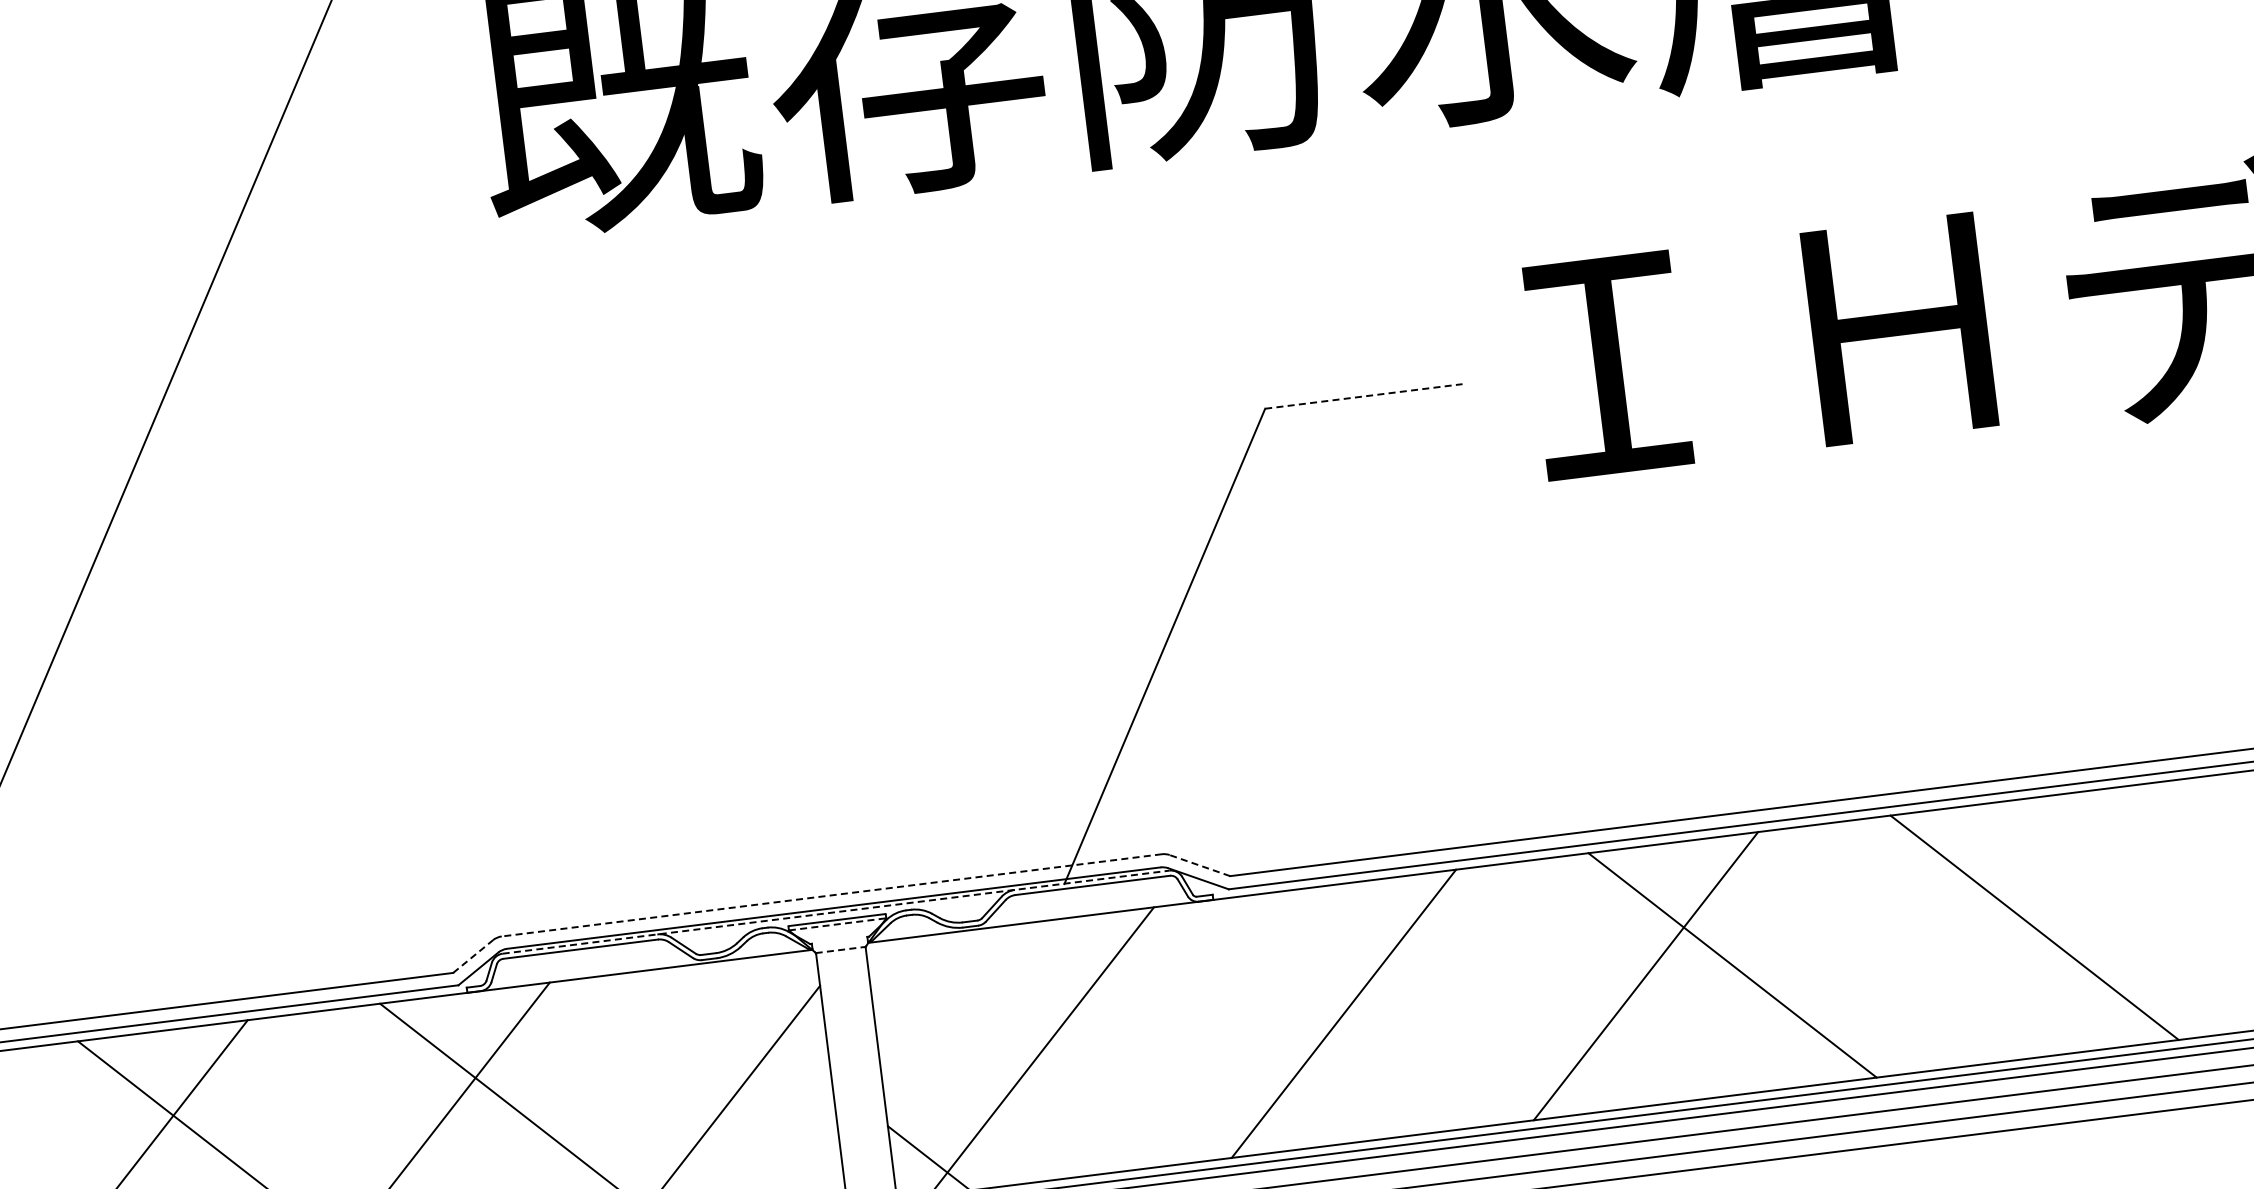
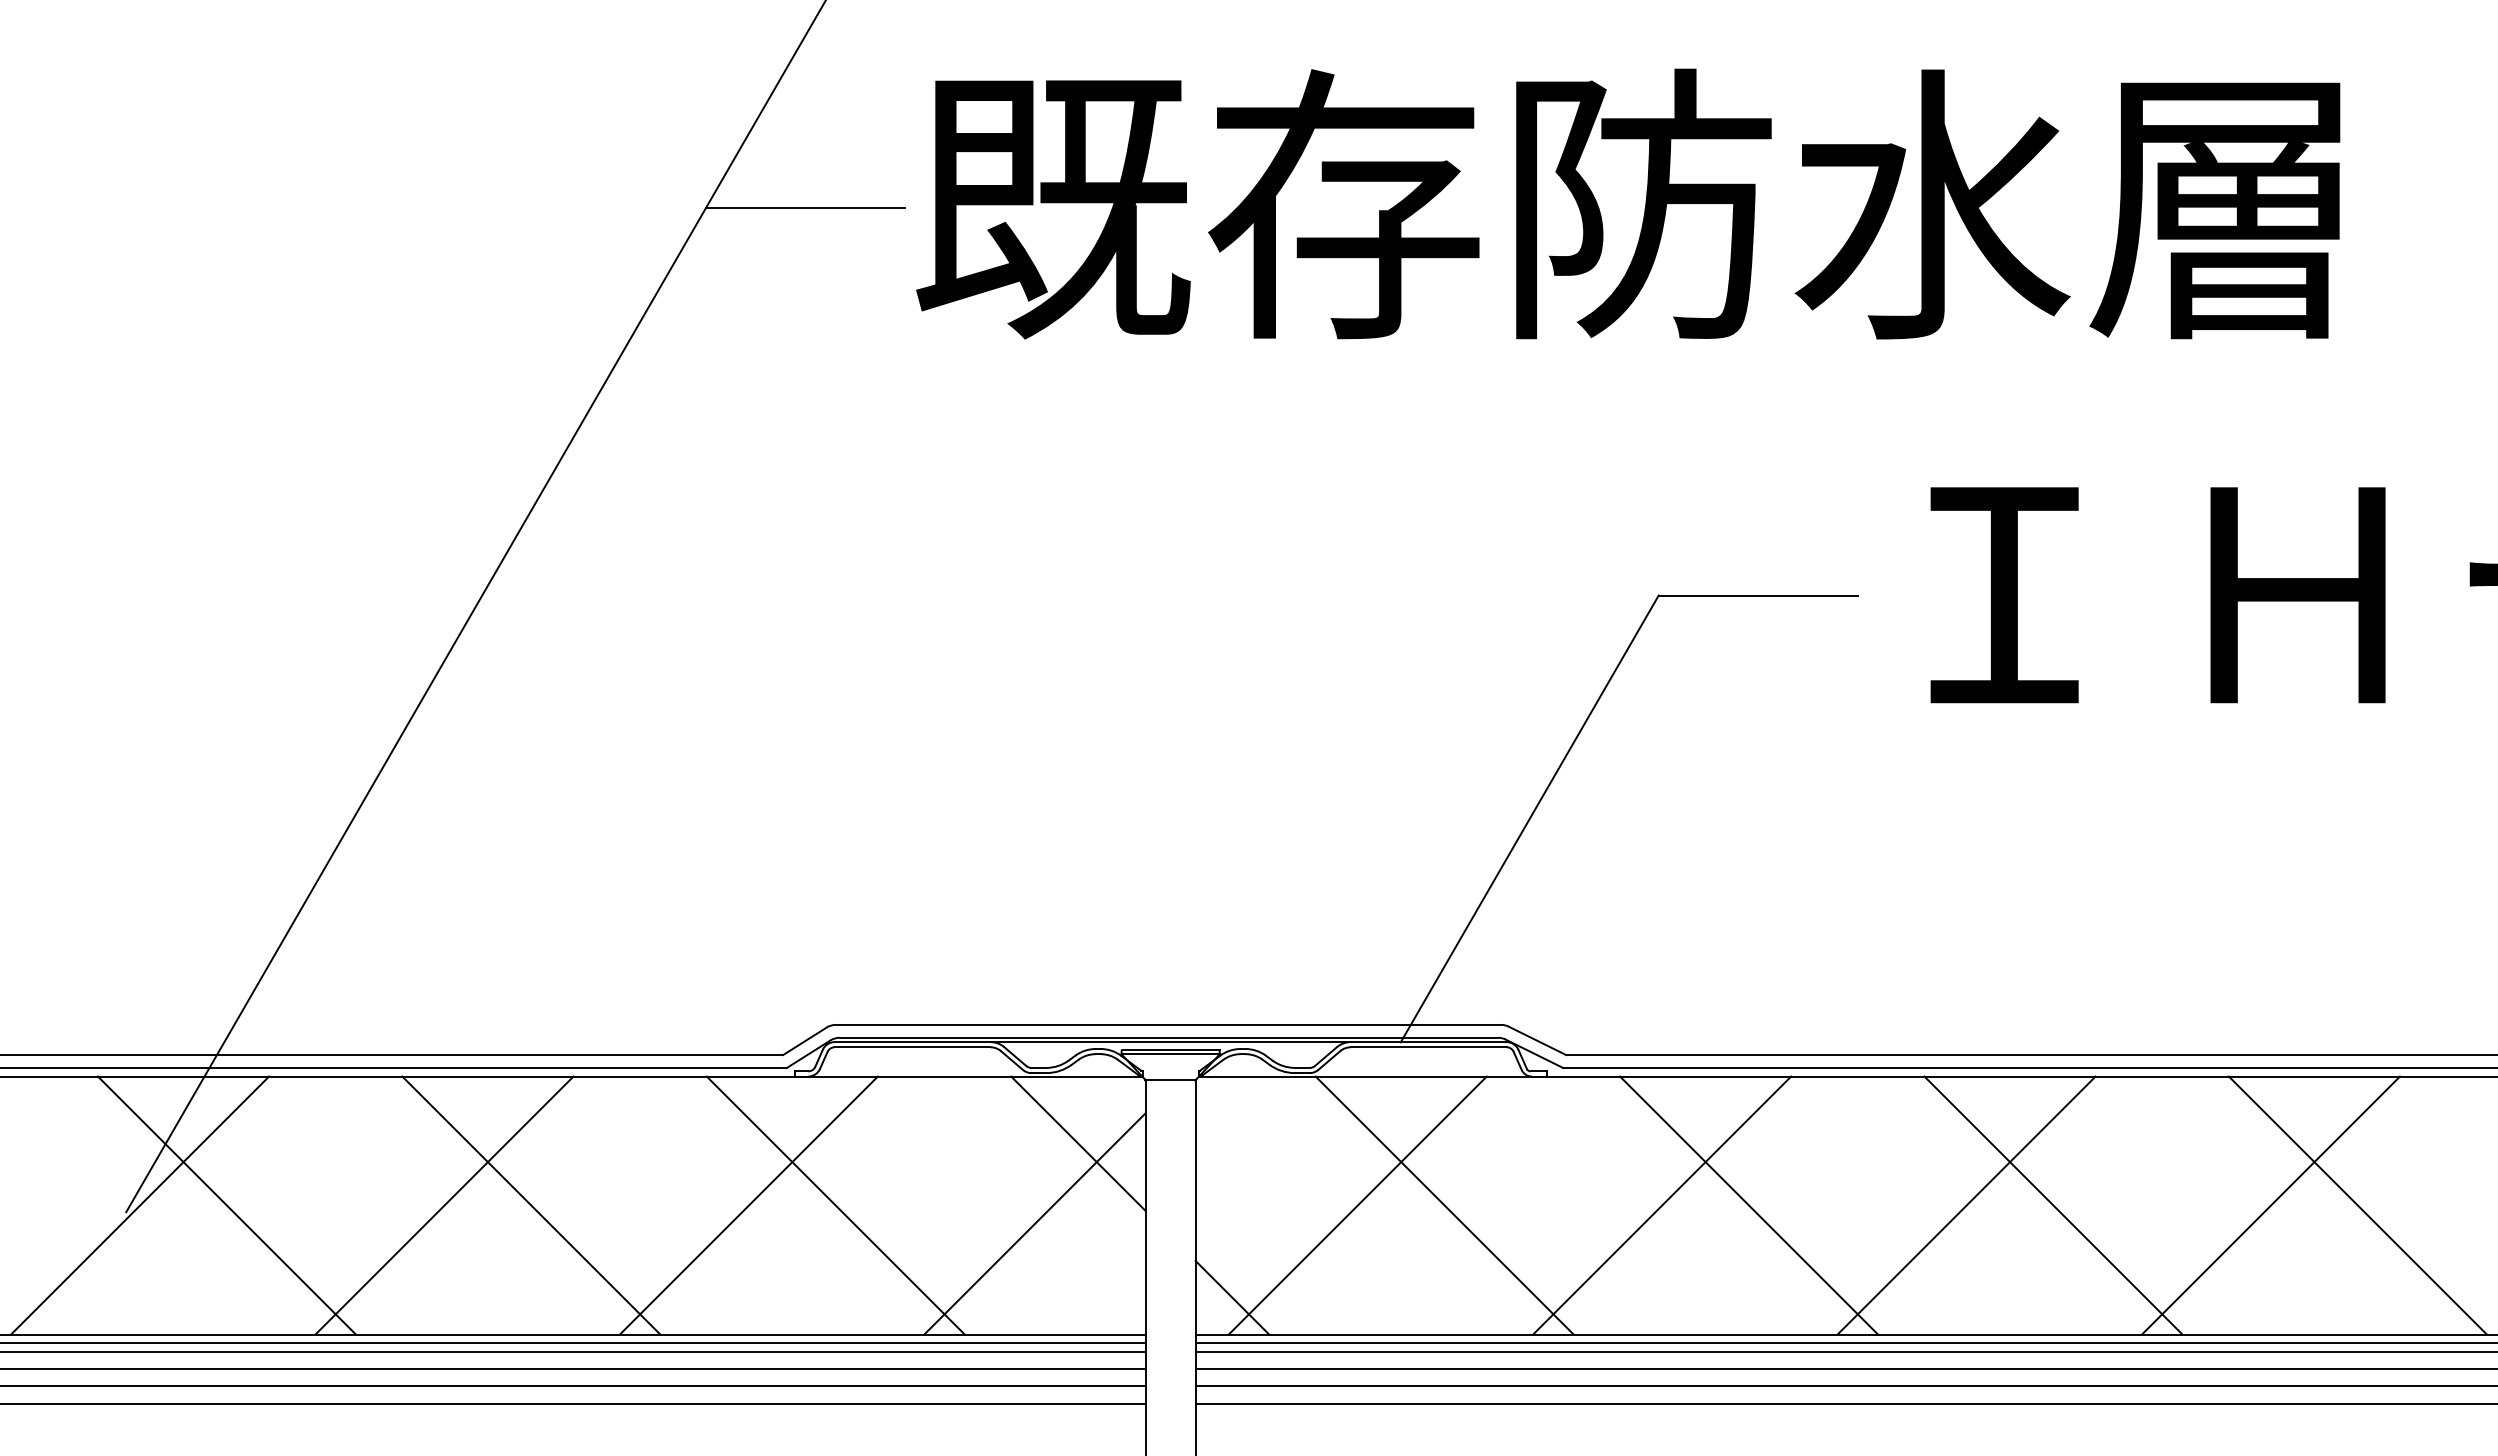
line: (369, 130) -> (804, 208), added
line: (1364, 396) -> (1758, 595), dashed -> solid
line: (1199, 865) -> (1537, 1040), dashed -> solid
line: (831, 894) -> (1168, 1024), dashed -> solid
line: (836, 912) -> (1170, 1042), dashed -> solid
line: (838, 924) -> (1171, 1054), dashed -> solid
line: (1947, 938) -> (2270, 1205), added
line: (841, 950) -> (1171, 1080), dashed -> solid
line: (472, 956) -> (804, 1041), dashed -> solid
line: (1430, 1002) -> (1749, 1205), added
line: (757, 1024) -> (1078, 1143), added
line: (1128, 1040) -> (1444, 1205), added

